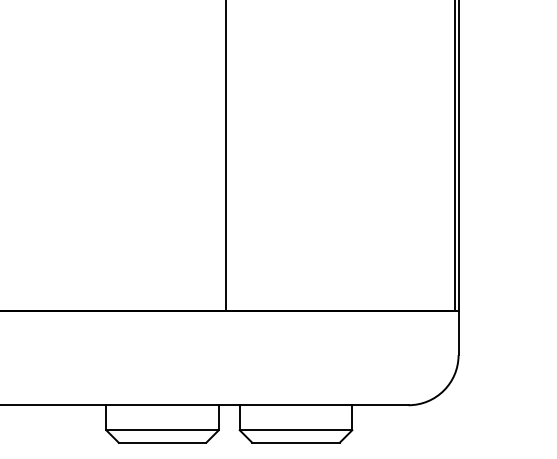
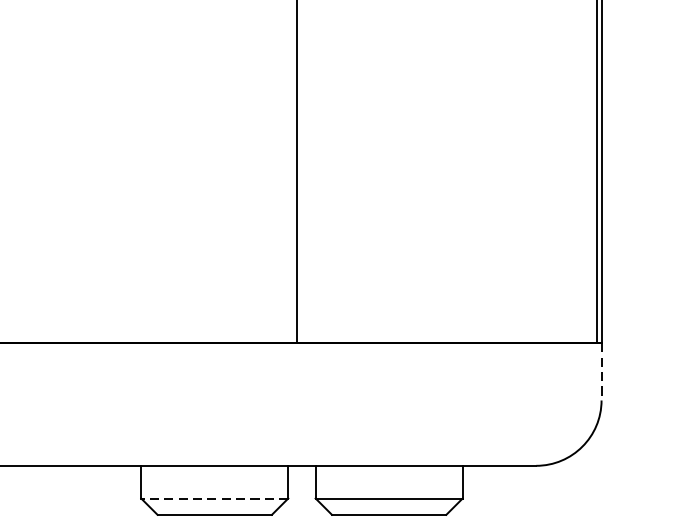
line: (458, 333) -> (601, 372), solid -> dashed
line: (162, 430) -> (214, 498), solid -> dashed

